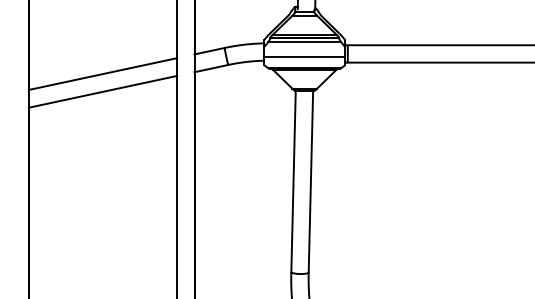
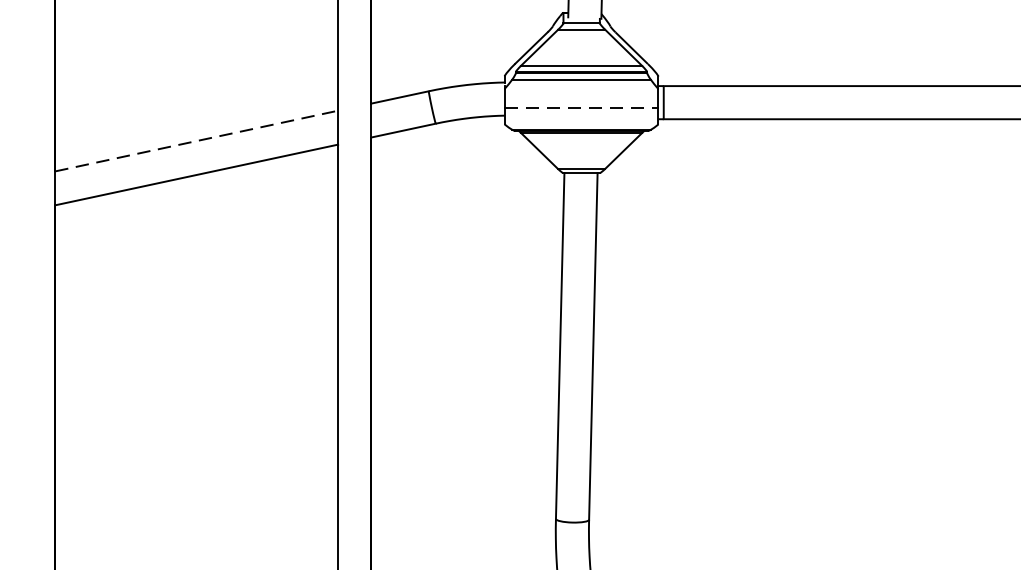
line: (305, 56) -> (583, 107), solid -> dashed
line: (103, 74) -> (197, 141), solid -> dashed

